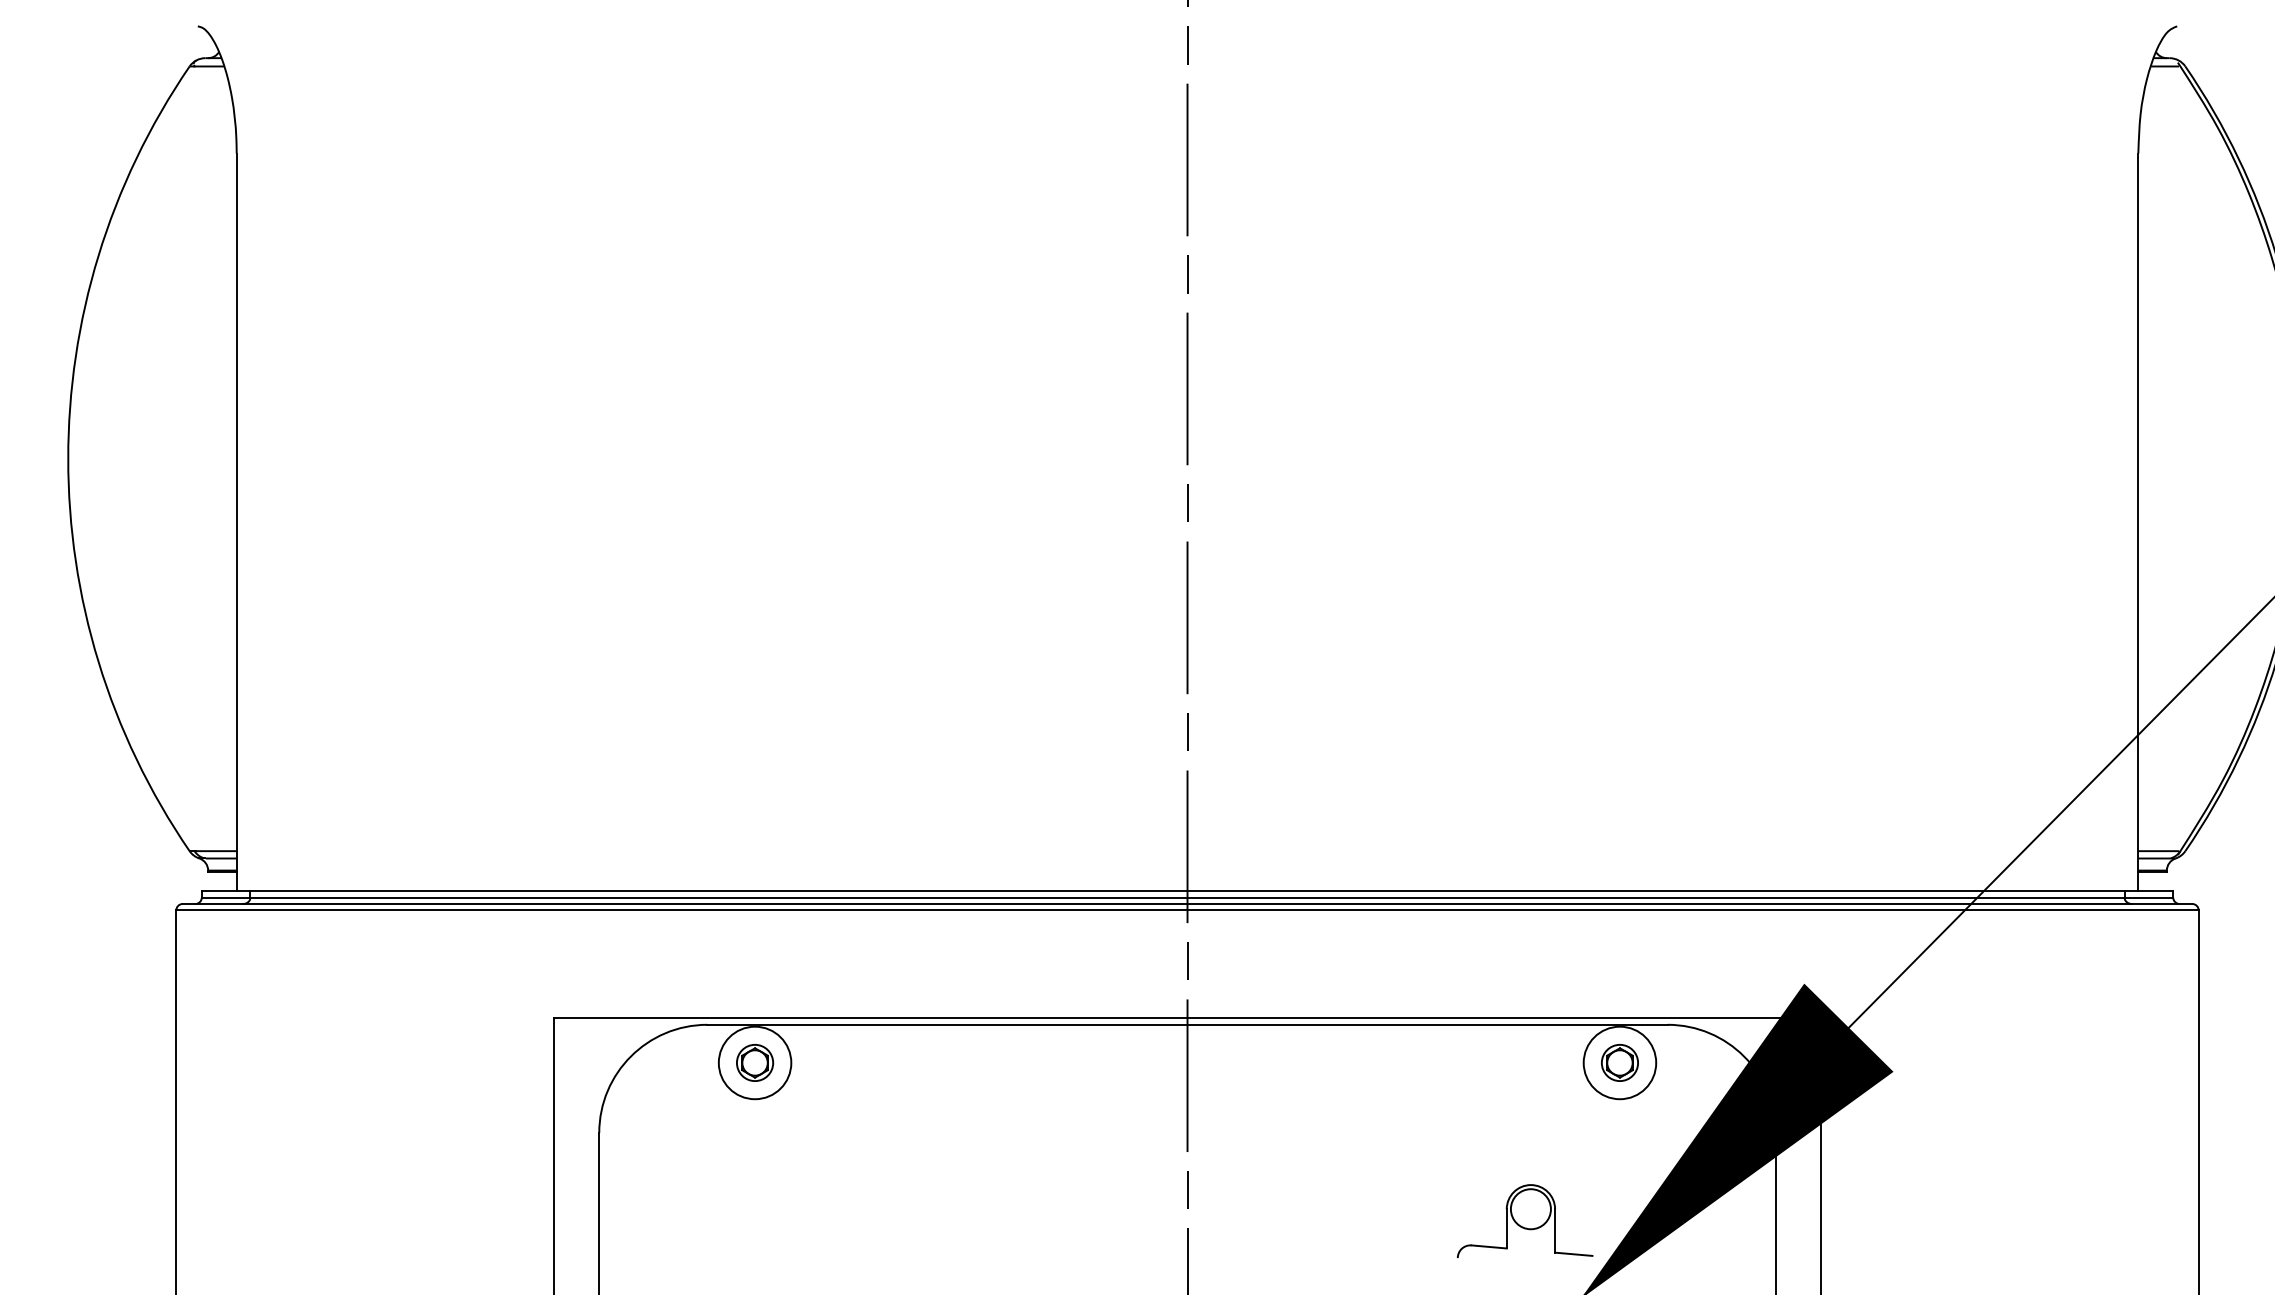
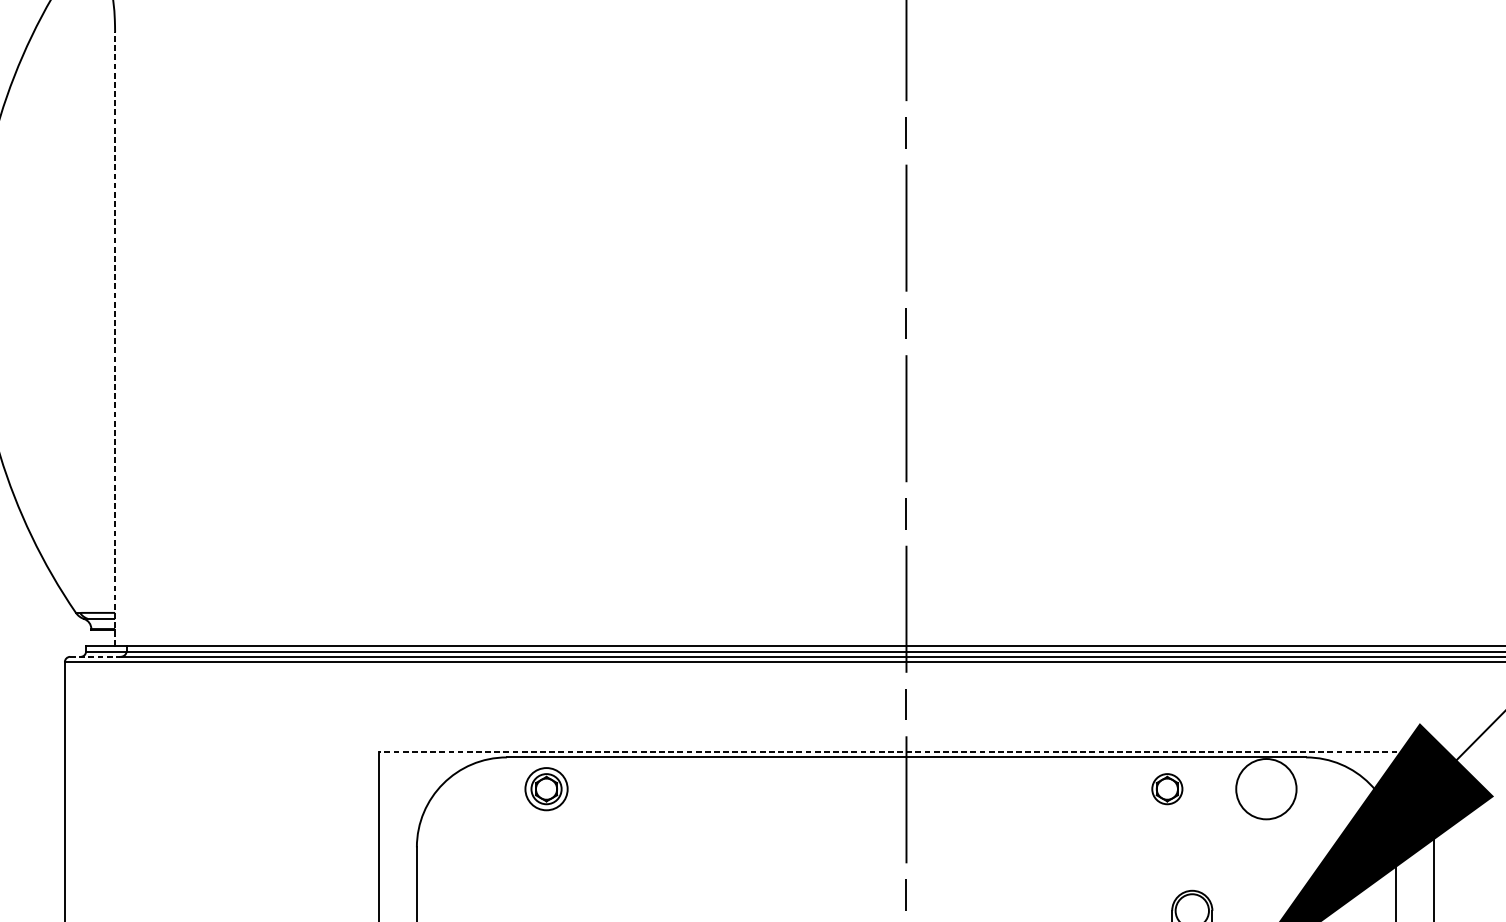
line: (236, 522) -> (114, 339), solid -> dashed
line: (213, 903) -> (95, 656), solid -> dashed
line: (1187, 1018) -> (906, 752), solid -> dashed
circle: (754, 1062) -> (546, 788), size x0.7
part: (1619, 1062) -> (1166, 788), moved

